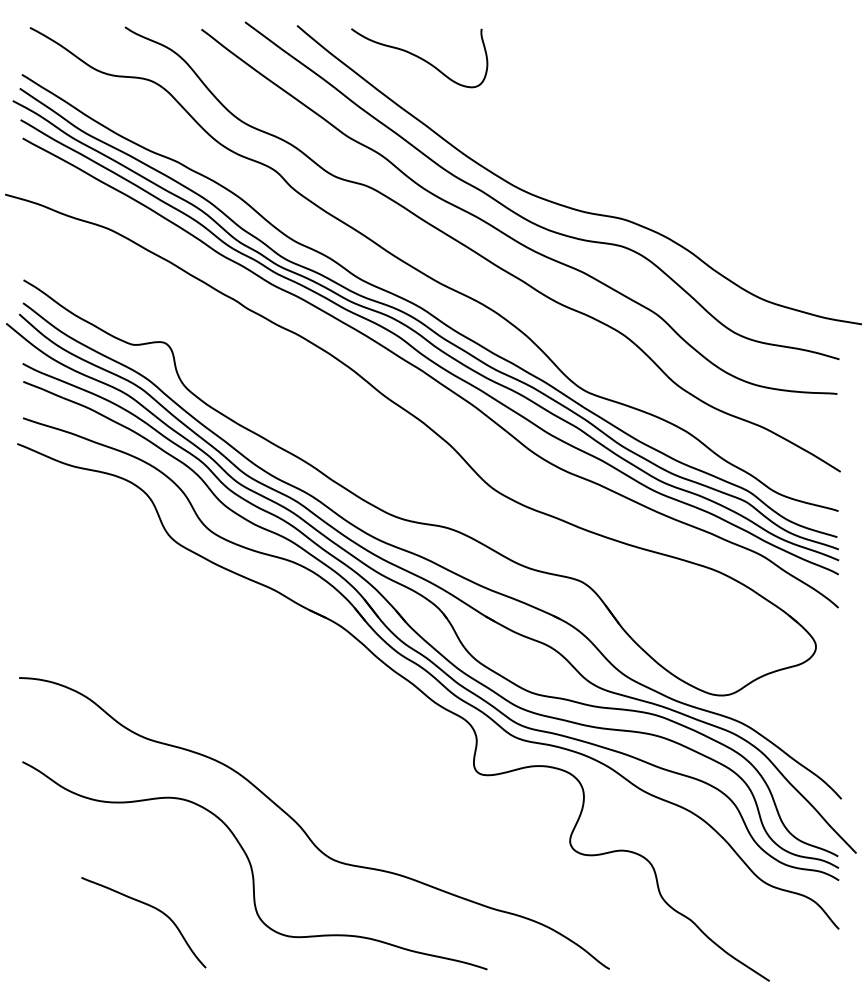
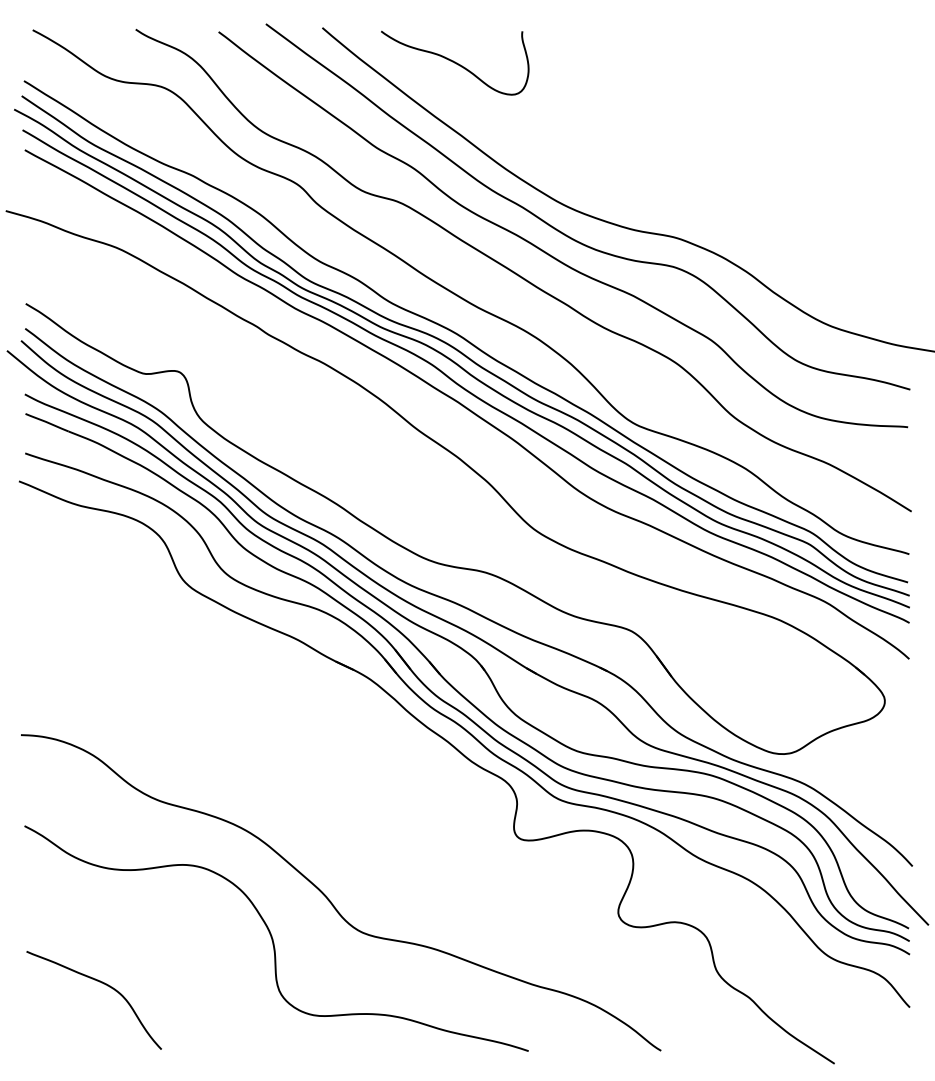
curve: (150, 907) -> (101, 983), moved

